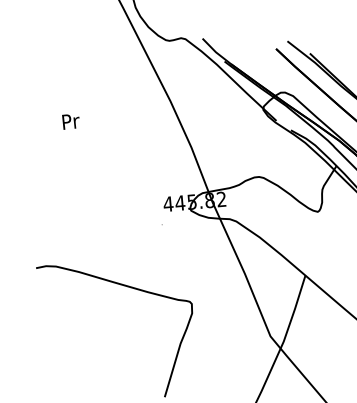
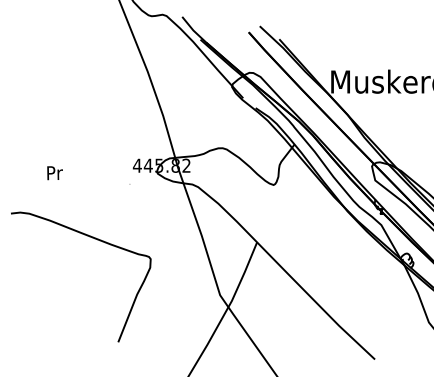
text: (70, 122) -> (54, 173), moved

